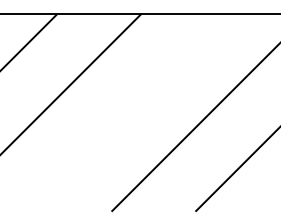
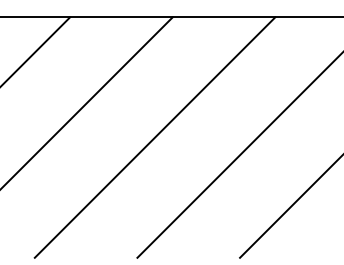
line: (126, 112) -> (154, 137), added

